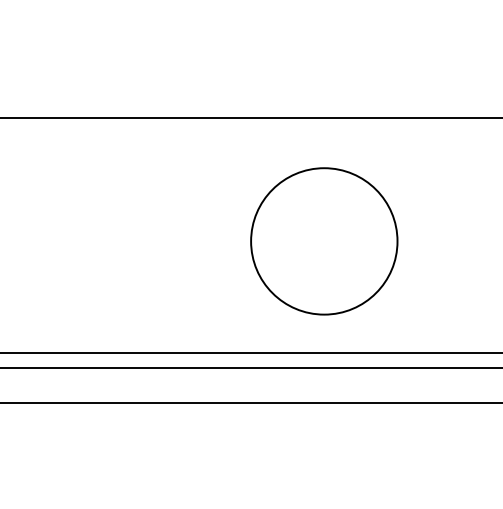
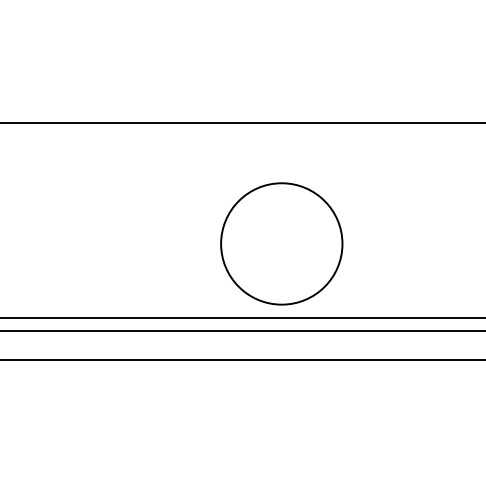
part: (323, 240) -> (281, 243), moved

